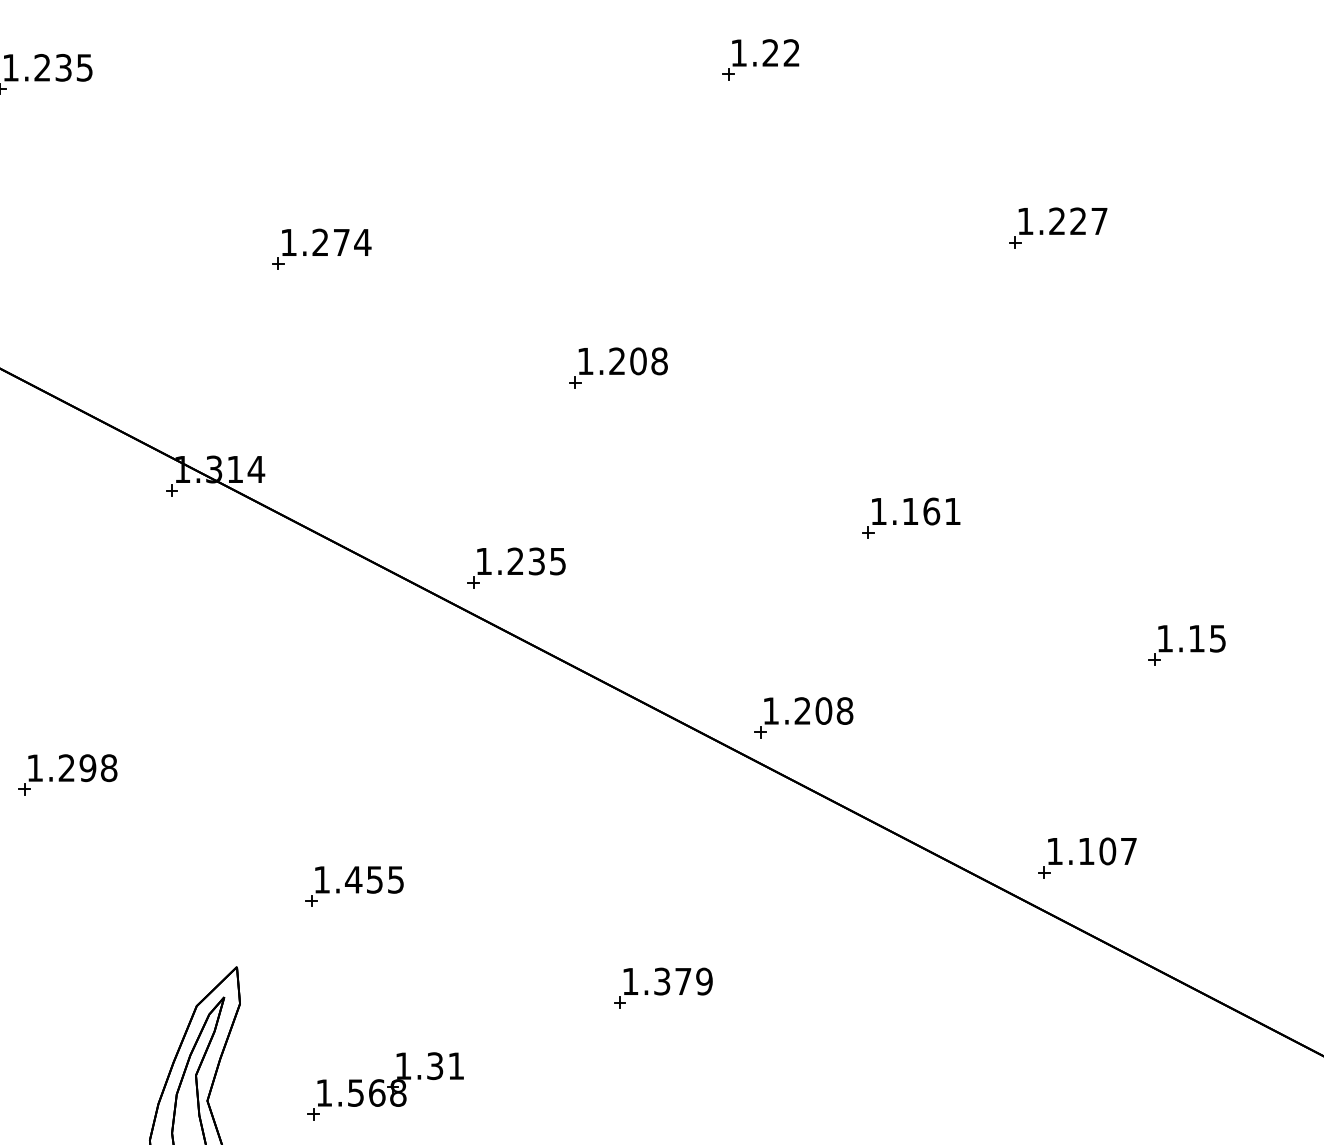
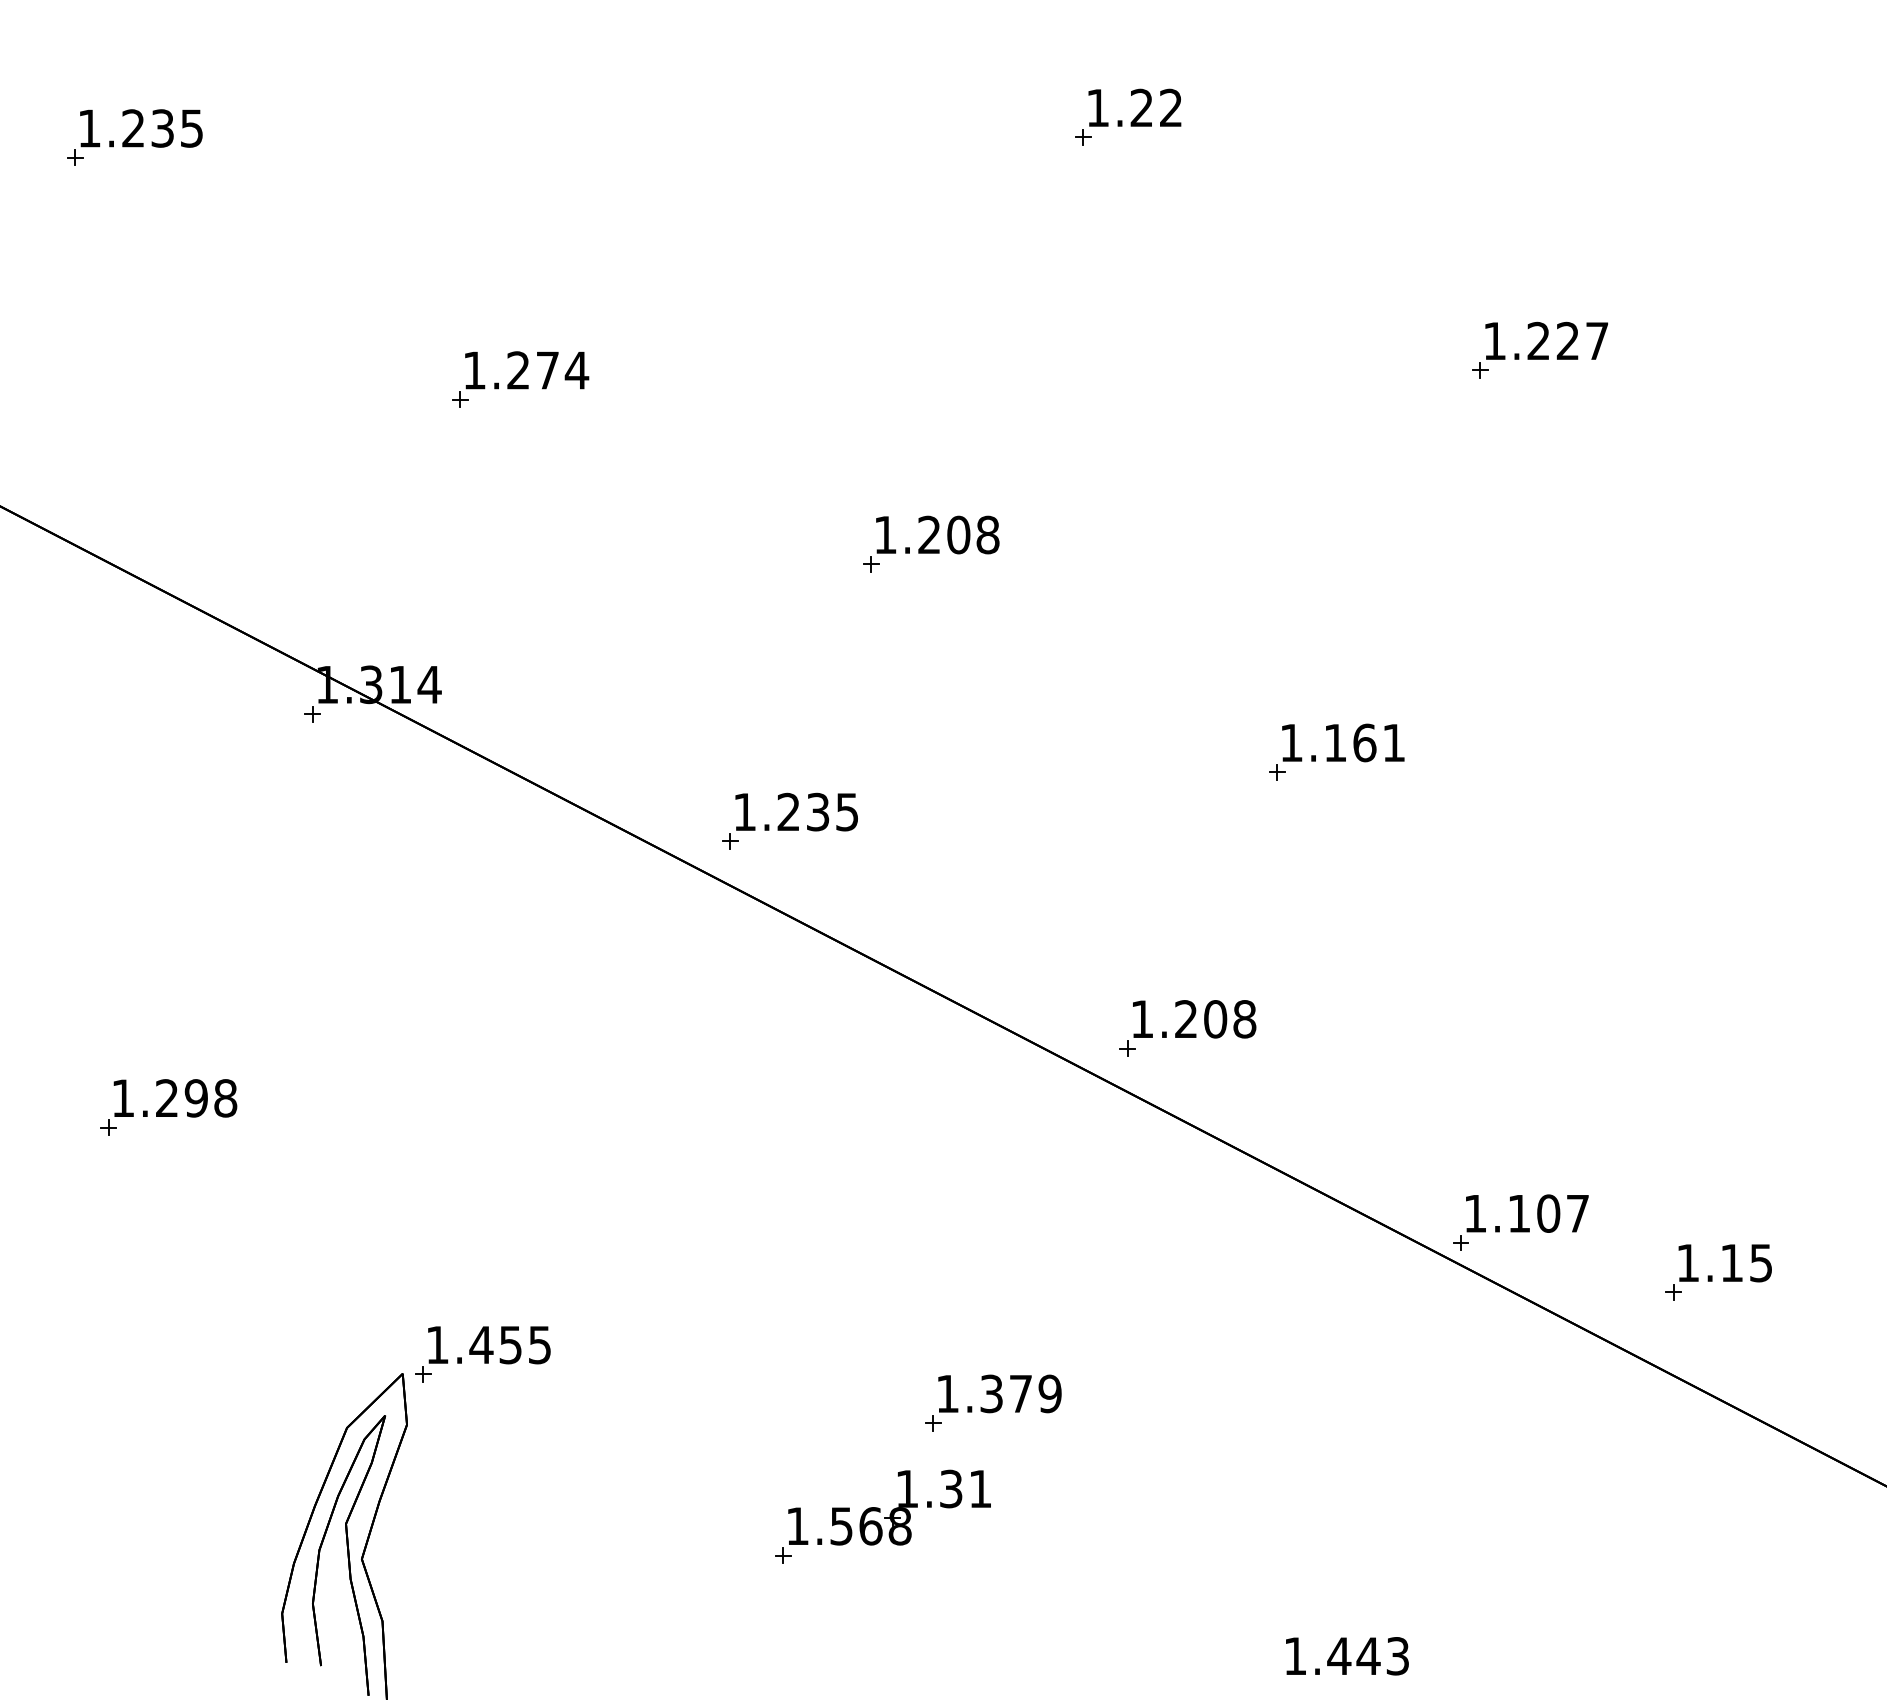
part: (1182, 647) -> (1712, 1275), moved
part: (1087, 857) -> (1520, 1222), moved
part: (354, 886) -> (482, 1354), moved
part: (385, 1085) -> (882, 1516), moved

